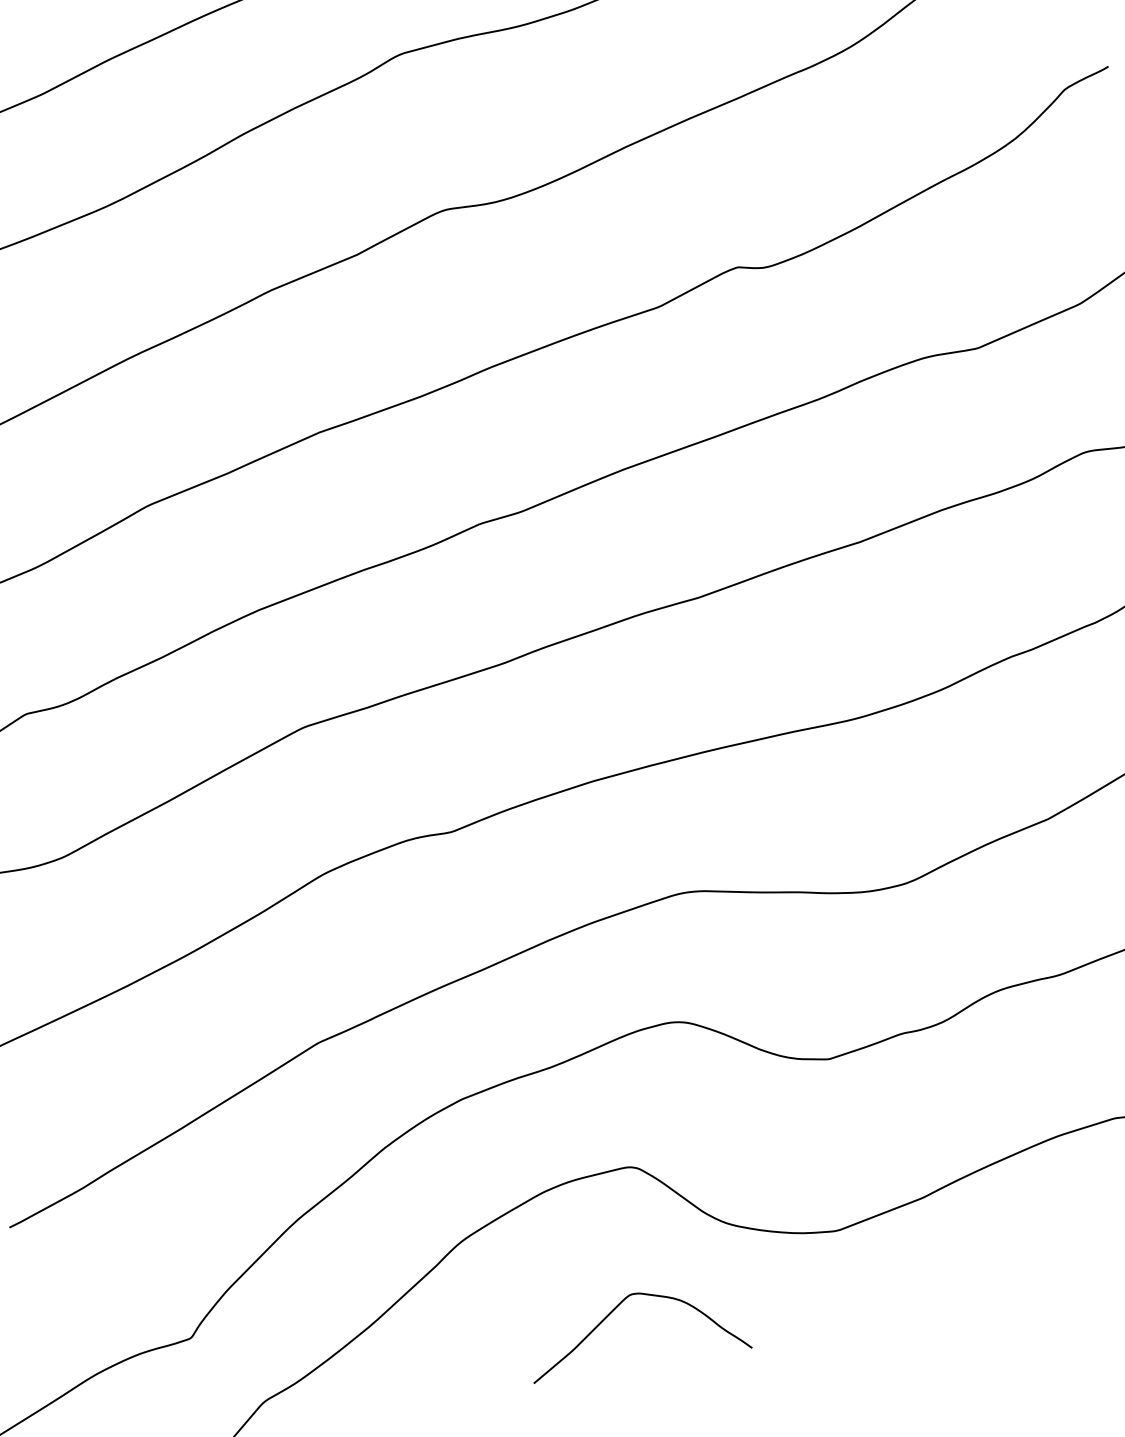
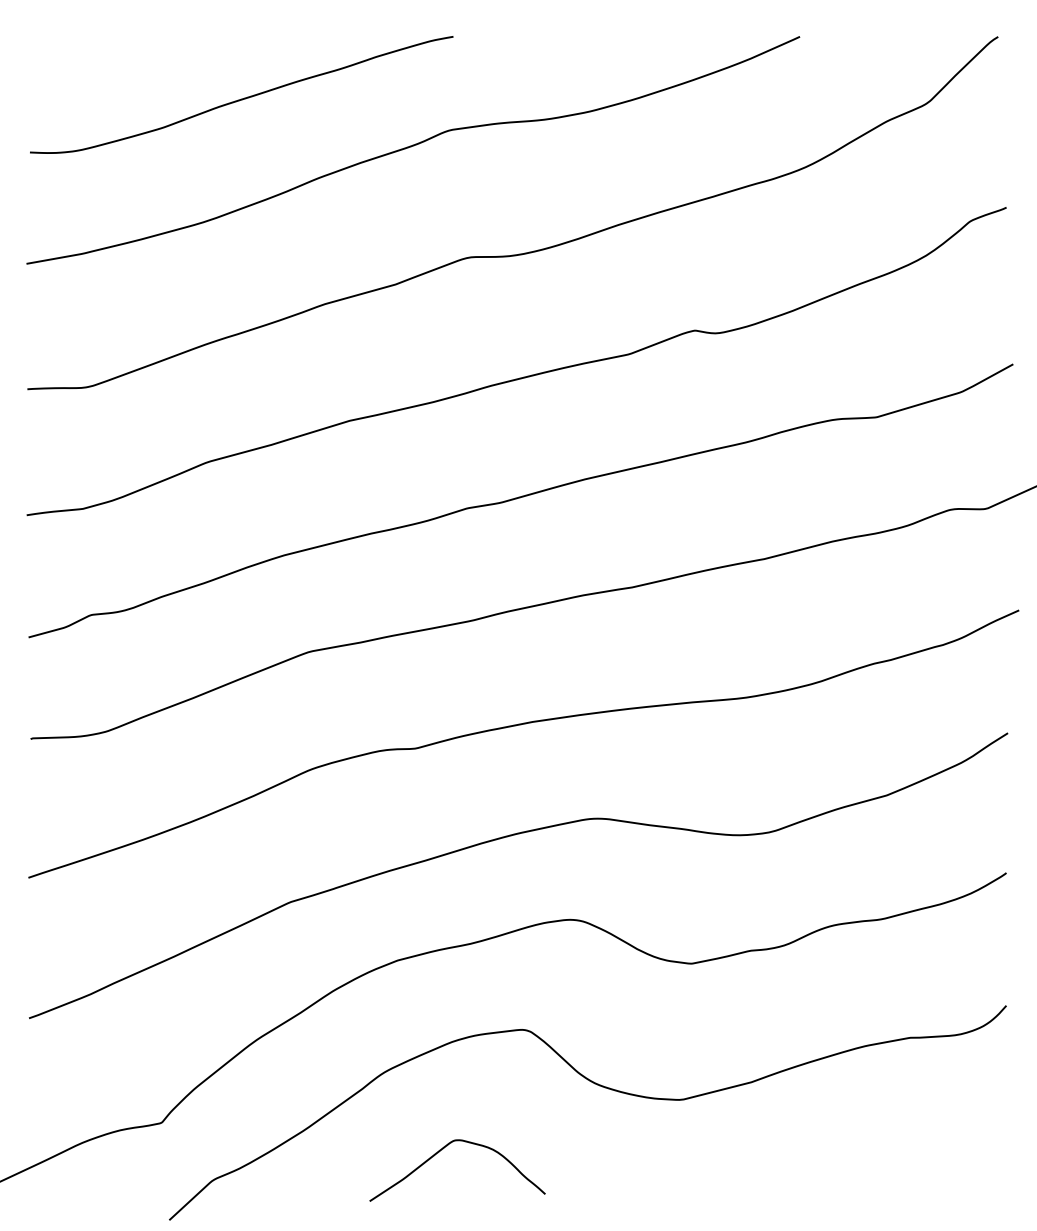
curve: (618, 1307) -> (443, 1149), moved

